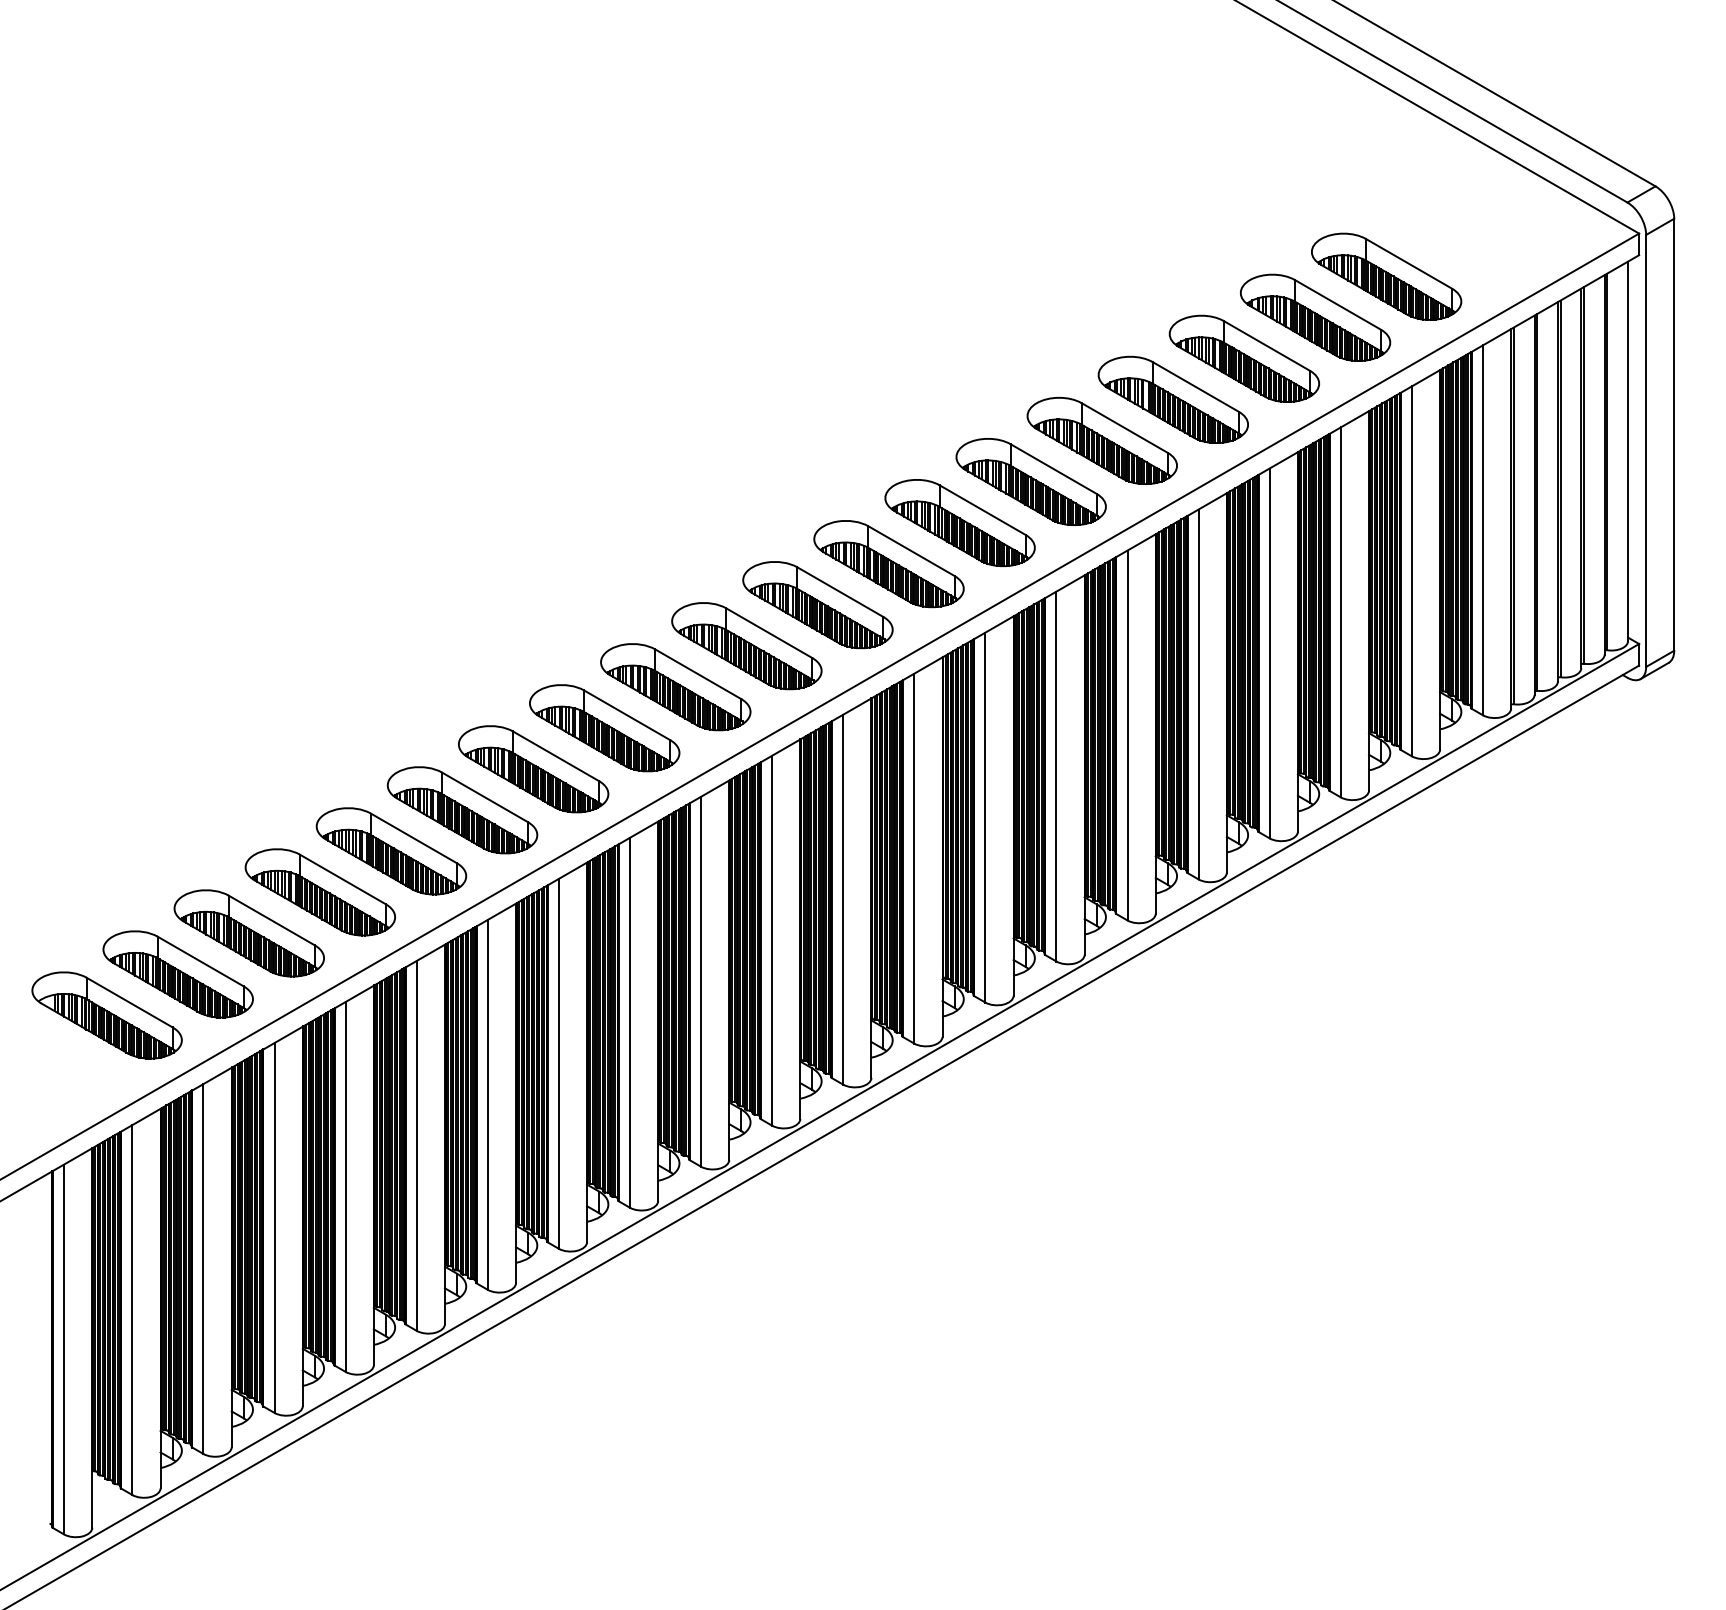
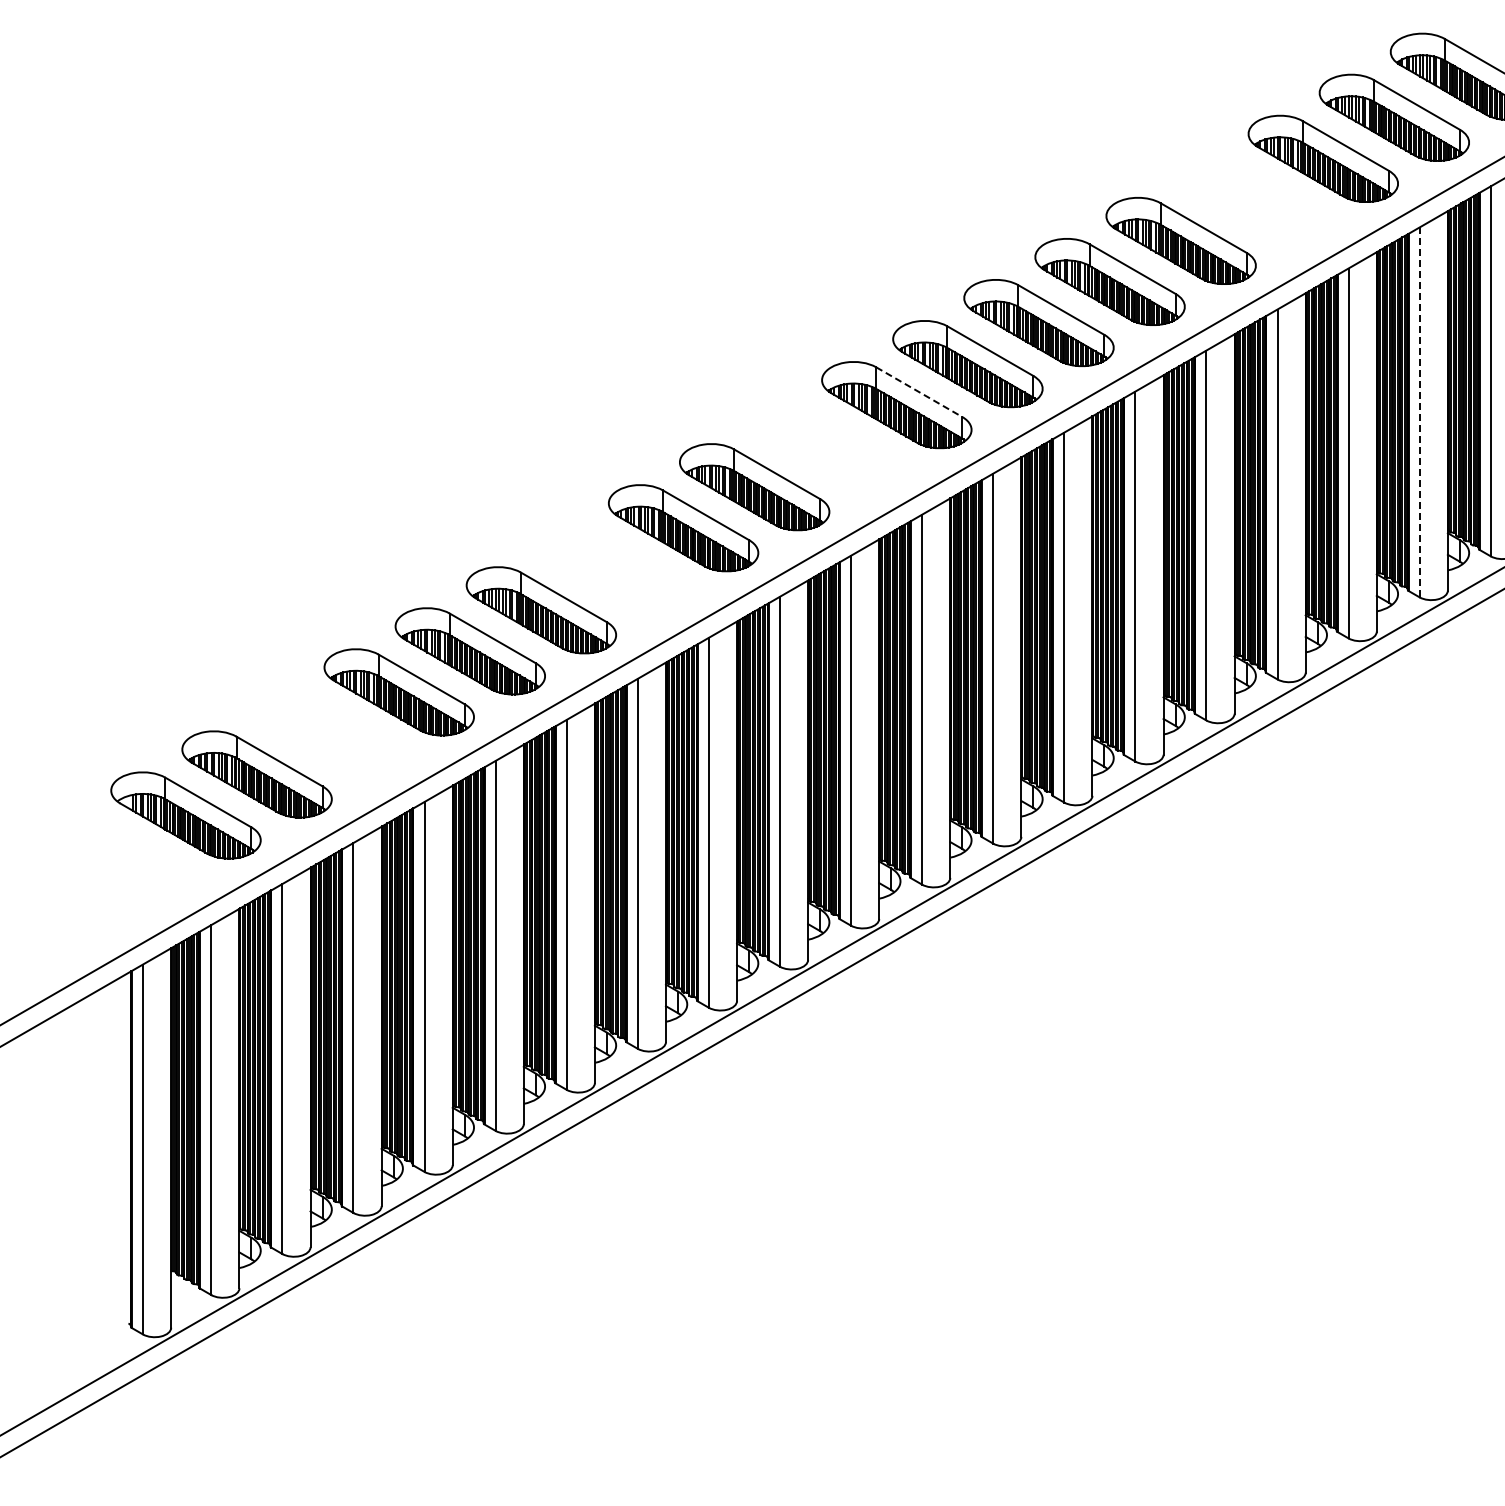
part: (1172, 399) -> (1251, 199), removed
line: (840, 592) -> (919, 392), solid -> dashed
line: (1340, 612) -> (1419, 412), solid -> dashed
part: (746, 646) -> (825, 446), removed
part: (533, 769) -> (612, 569), removed
part: (248, 933) -> (327, 733), removed

